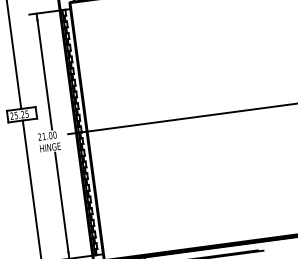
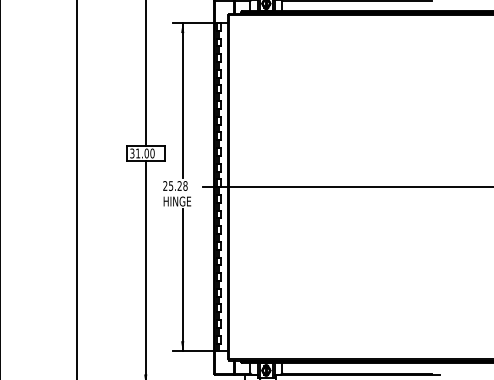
text: (19, 115) -> (142, 153), 25.25 -> 31.00
text: (49, 135) -> (178, 185), 21.00 -> 25.28

